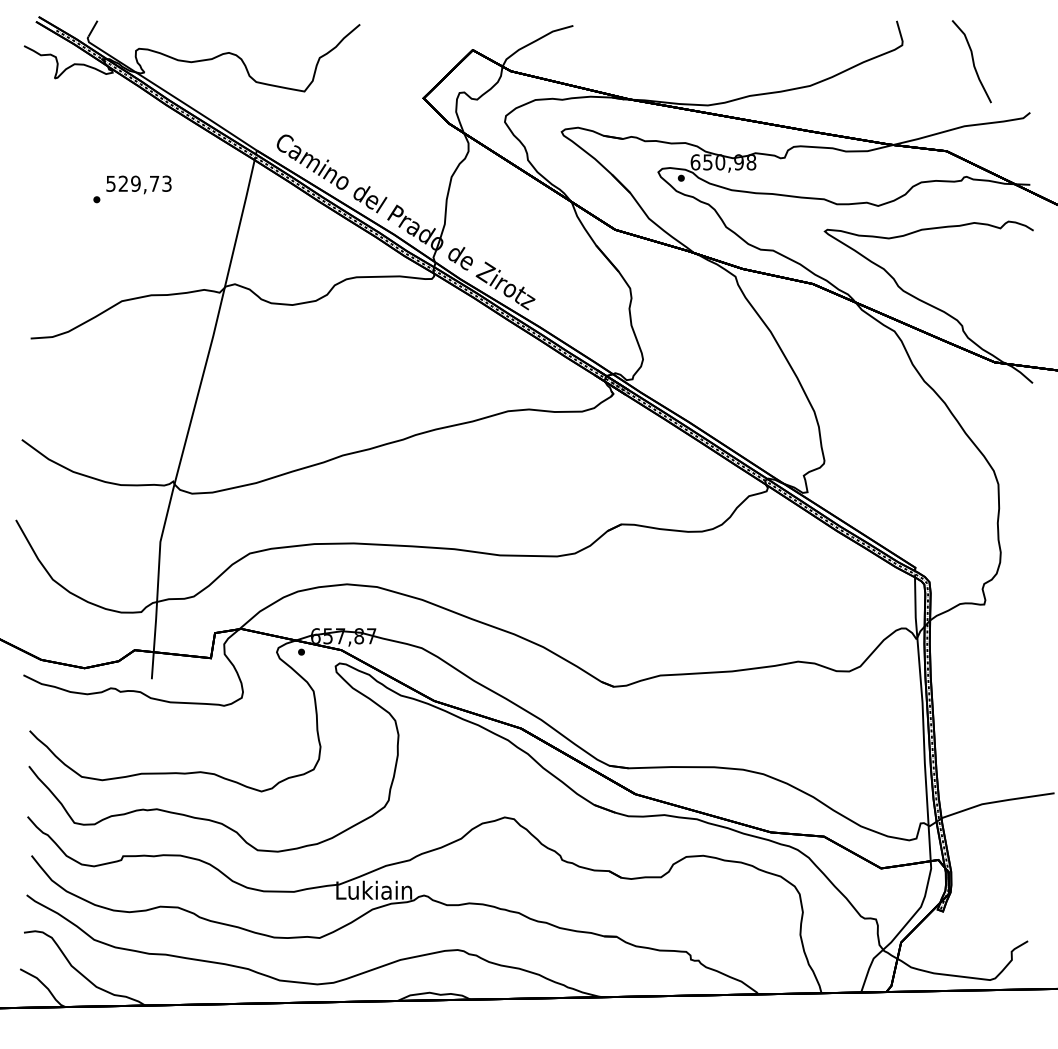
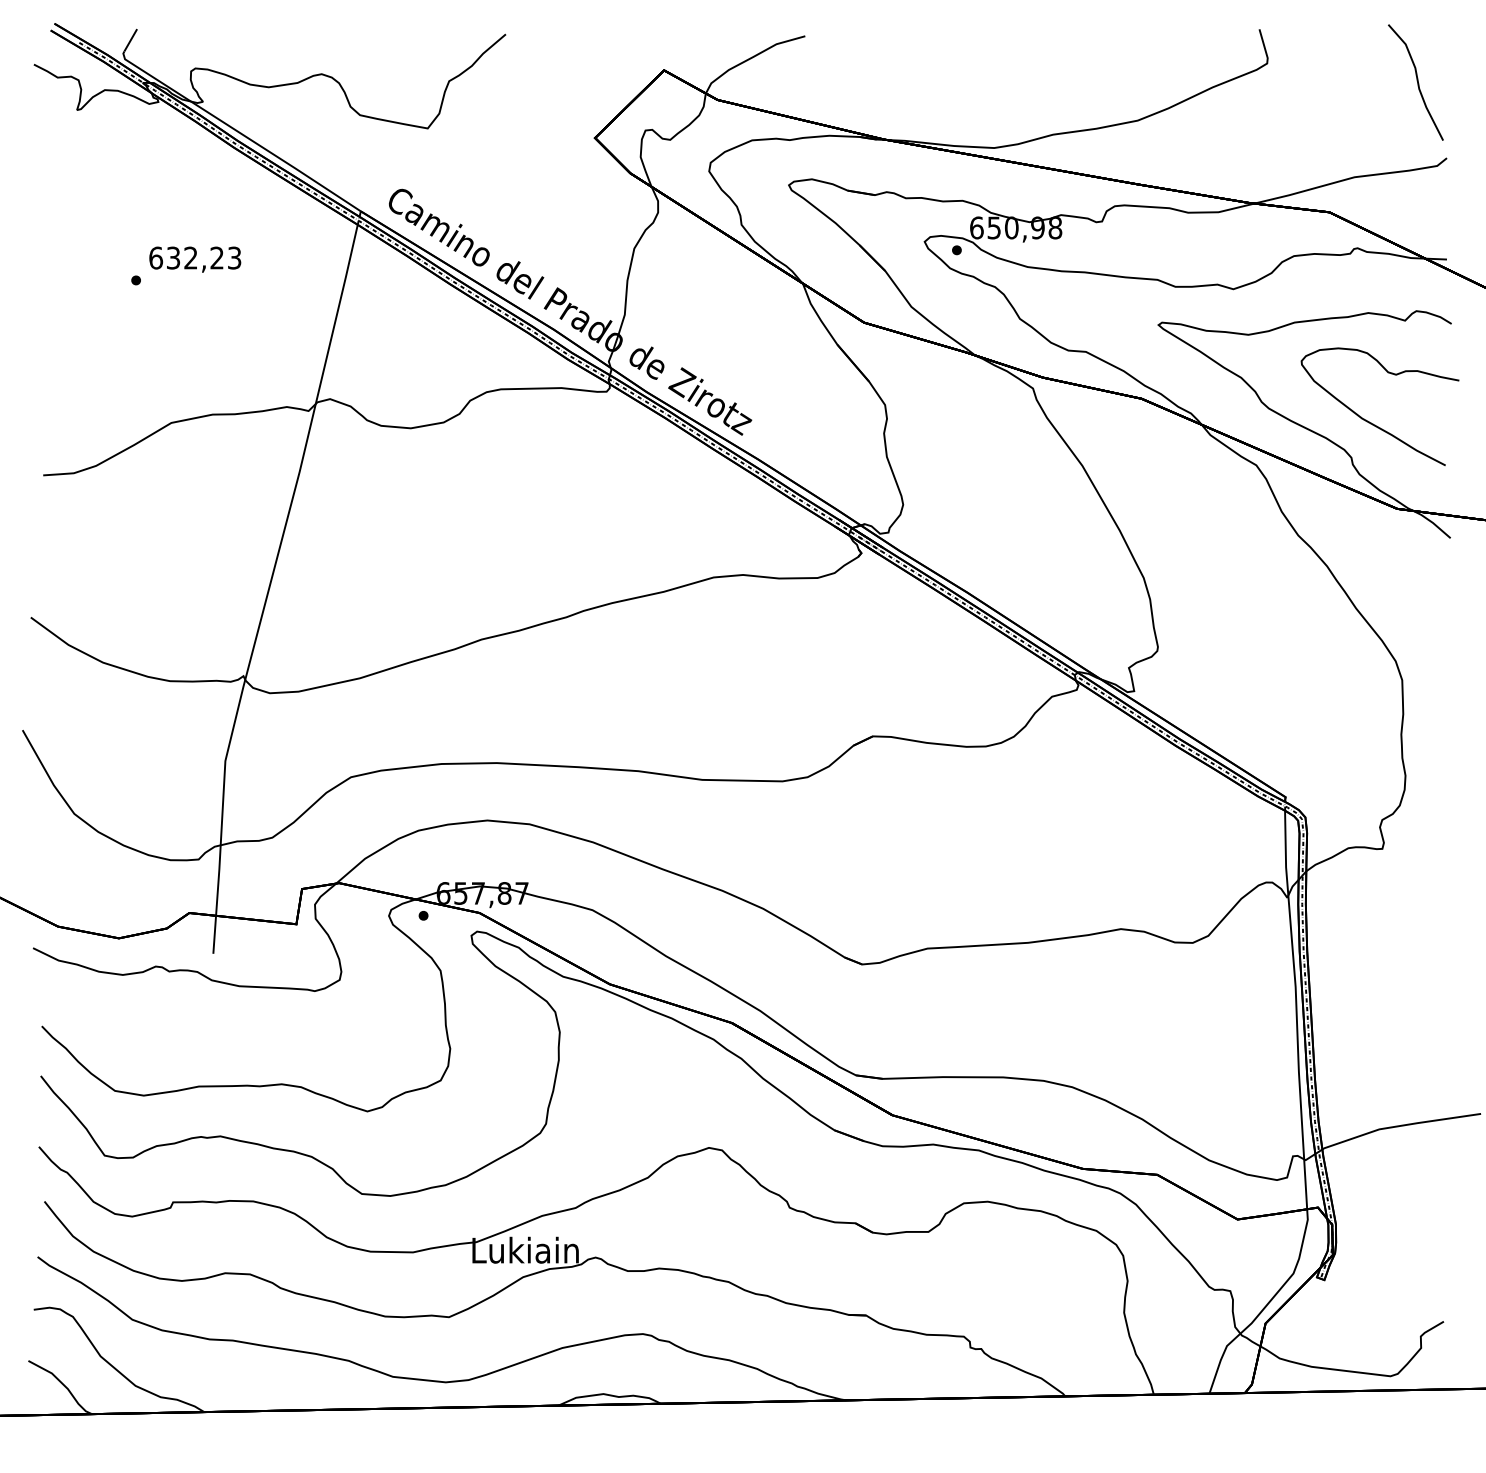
curve: (972, 61) -> (1417, 82), moved
text: (132, 183) -> (186, 257), 529,73 -> 632,23
curve: (976, 300) -> (1371, 422), added

